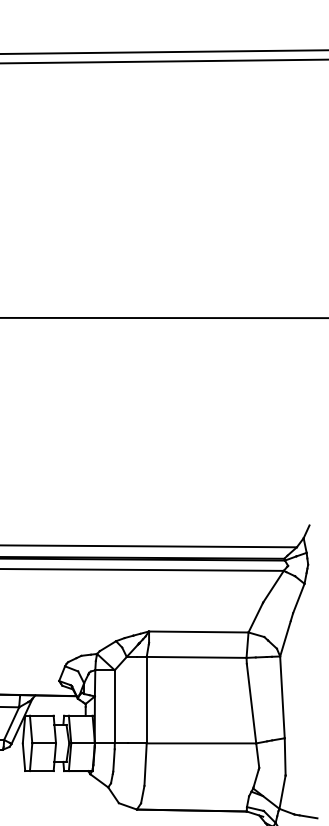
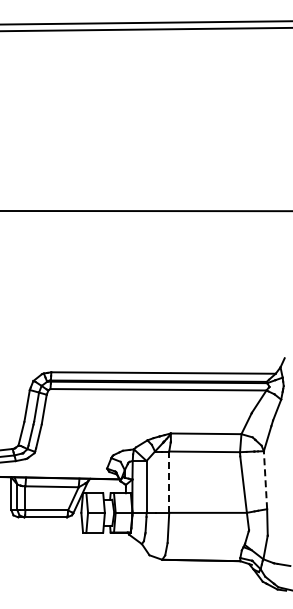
line: (282, 696) -> (265, 479), solid -> dashed
line: (147, 700) -> (169, 482), solid -> dashed

